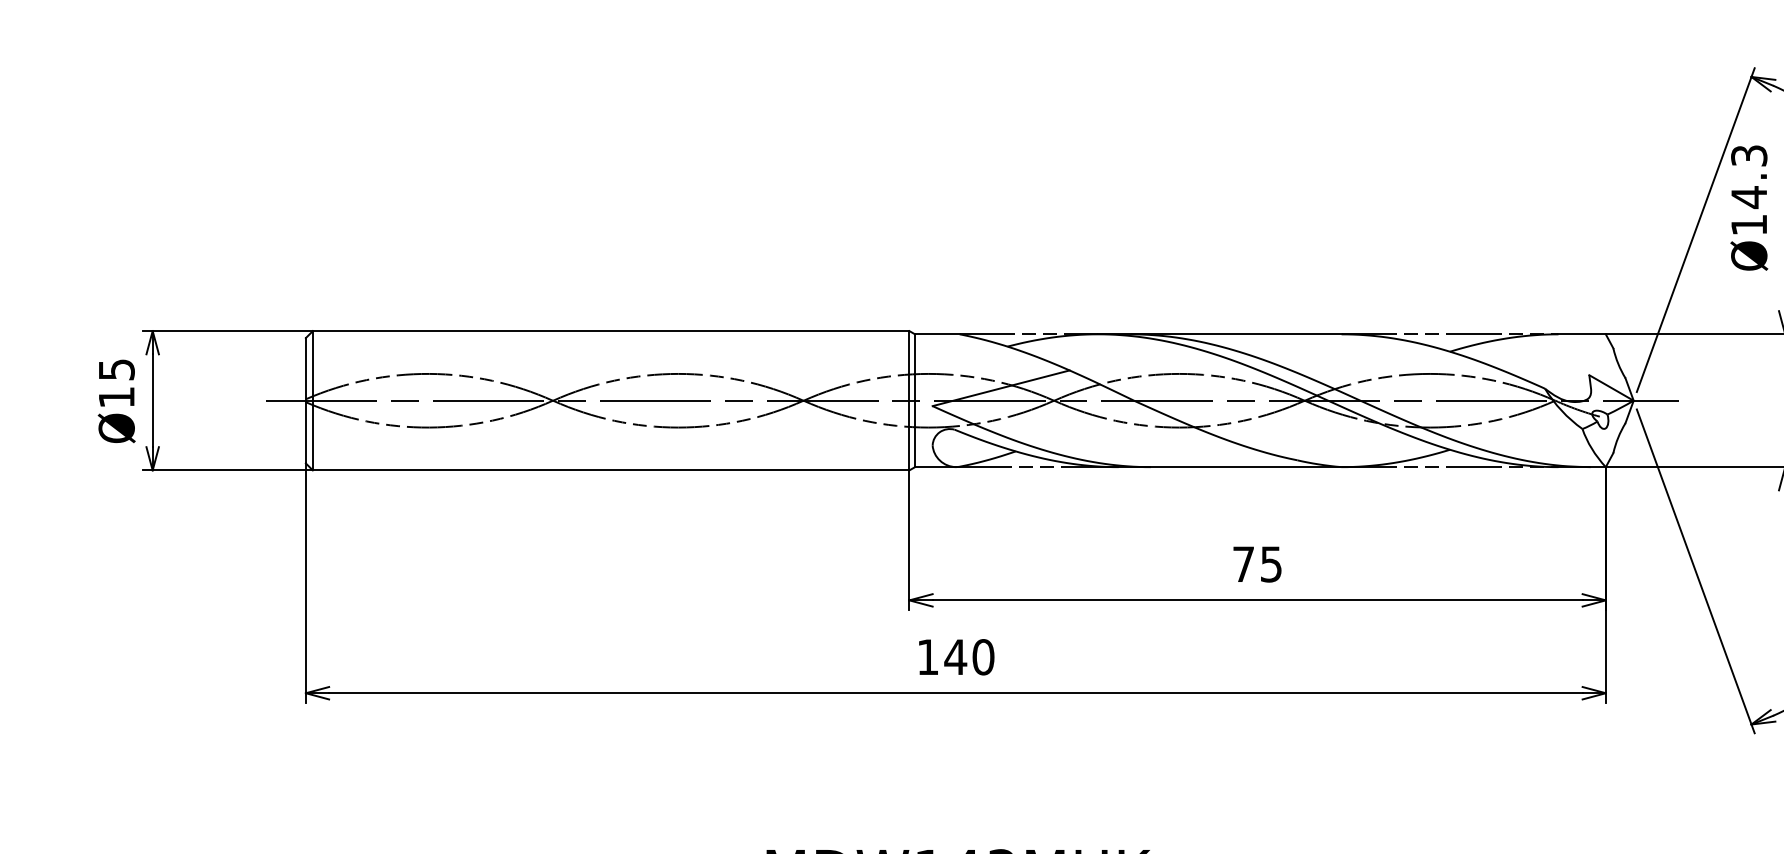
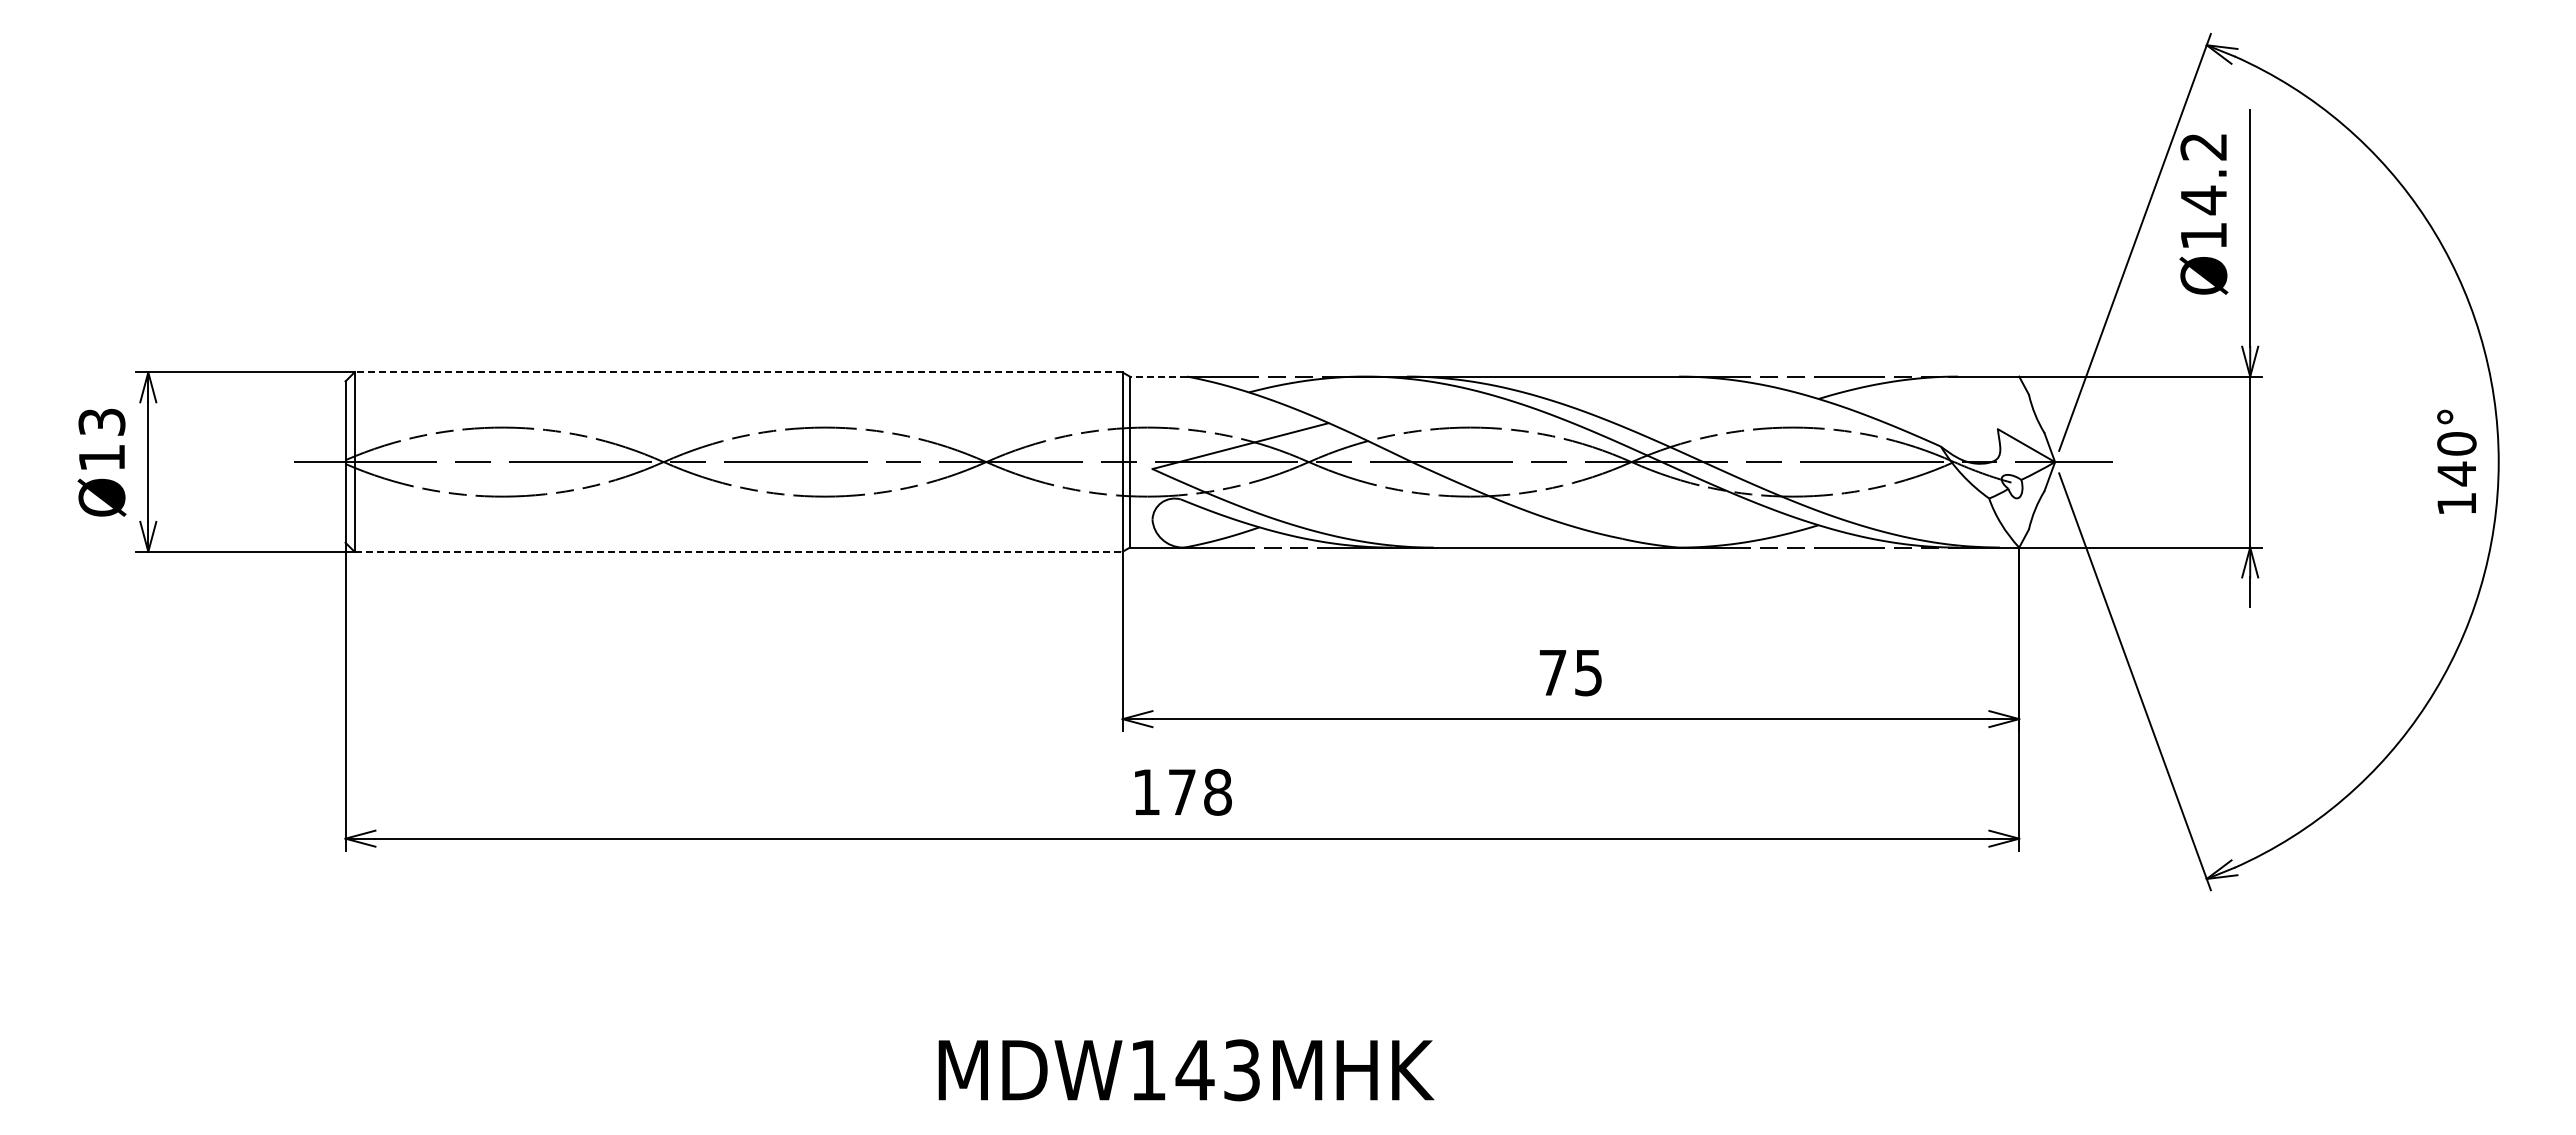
text: (1748, 155) -> (2203, 146), Ø14.3 -> Ø14.2
line: (611, 331) -> (738, 372), solid -> dashed
line: (937, 334) -> (1158, 376), solid -> dashed
text: (116, 369) -> (101, 421), Ø15 -> Ø13
line: (611, 470) -> (739, 551), solid -> dashed
text: (969, 657) -> (1199, 792), 140 -> 178

